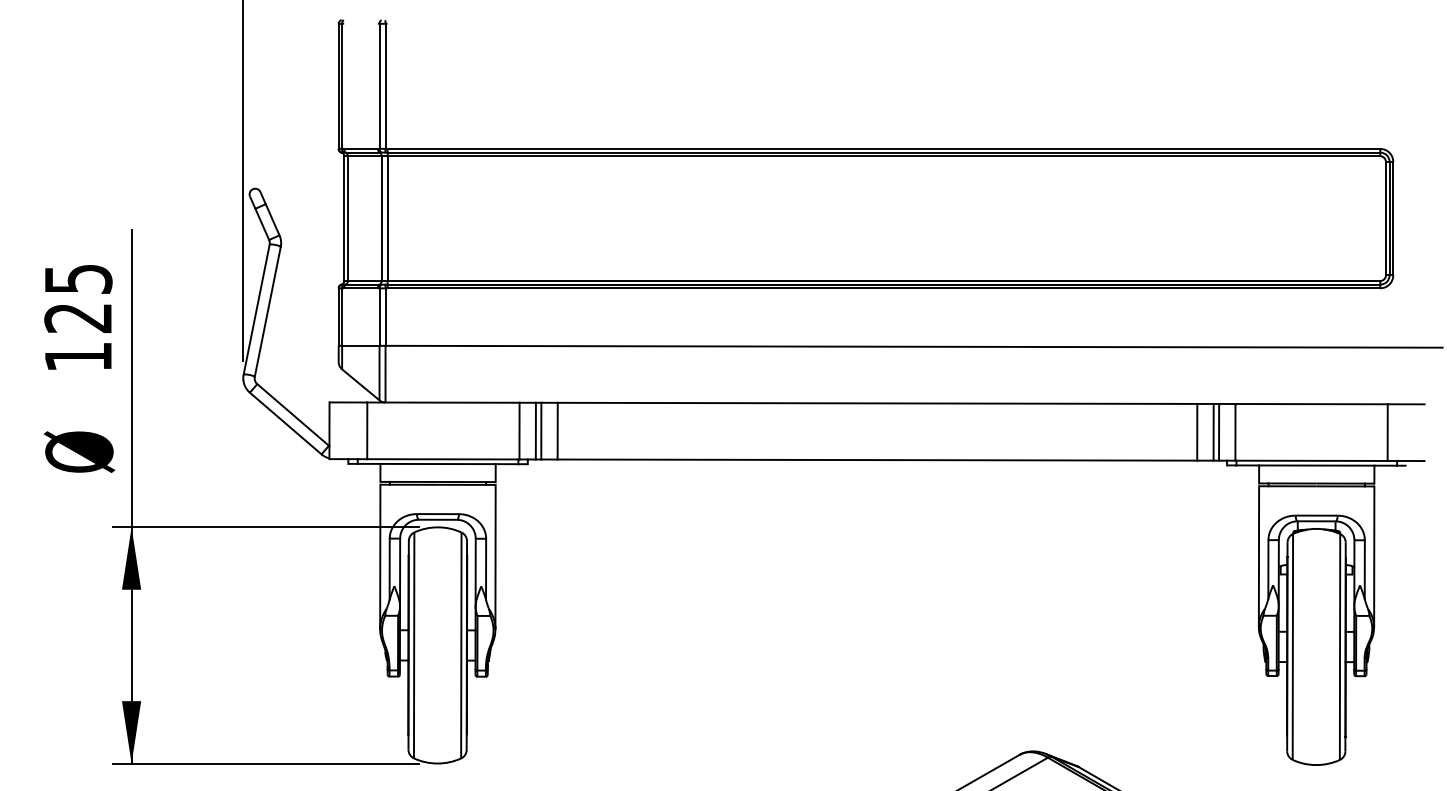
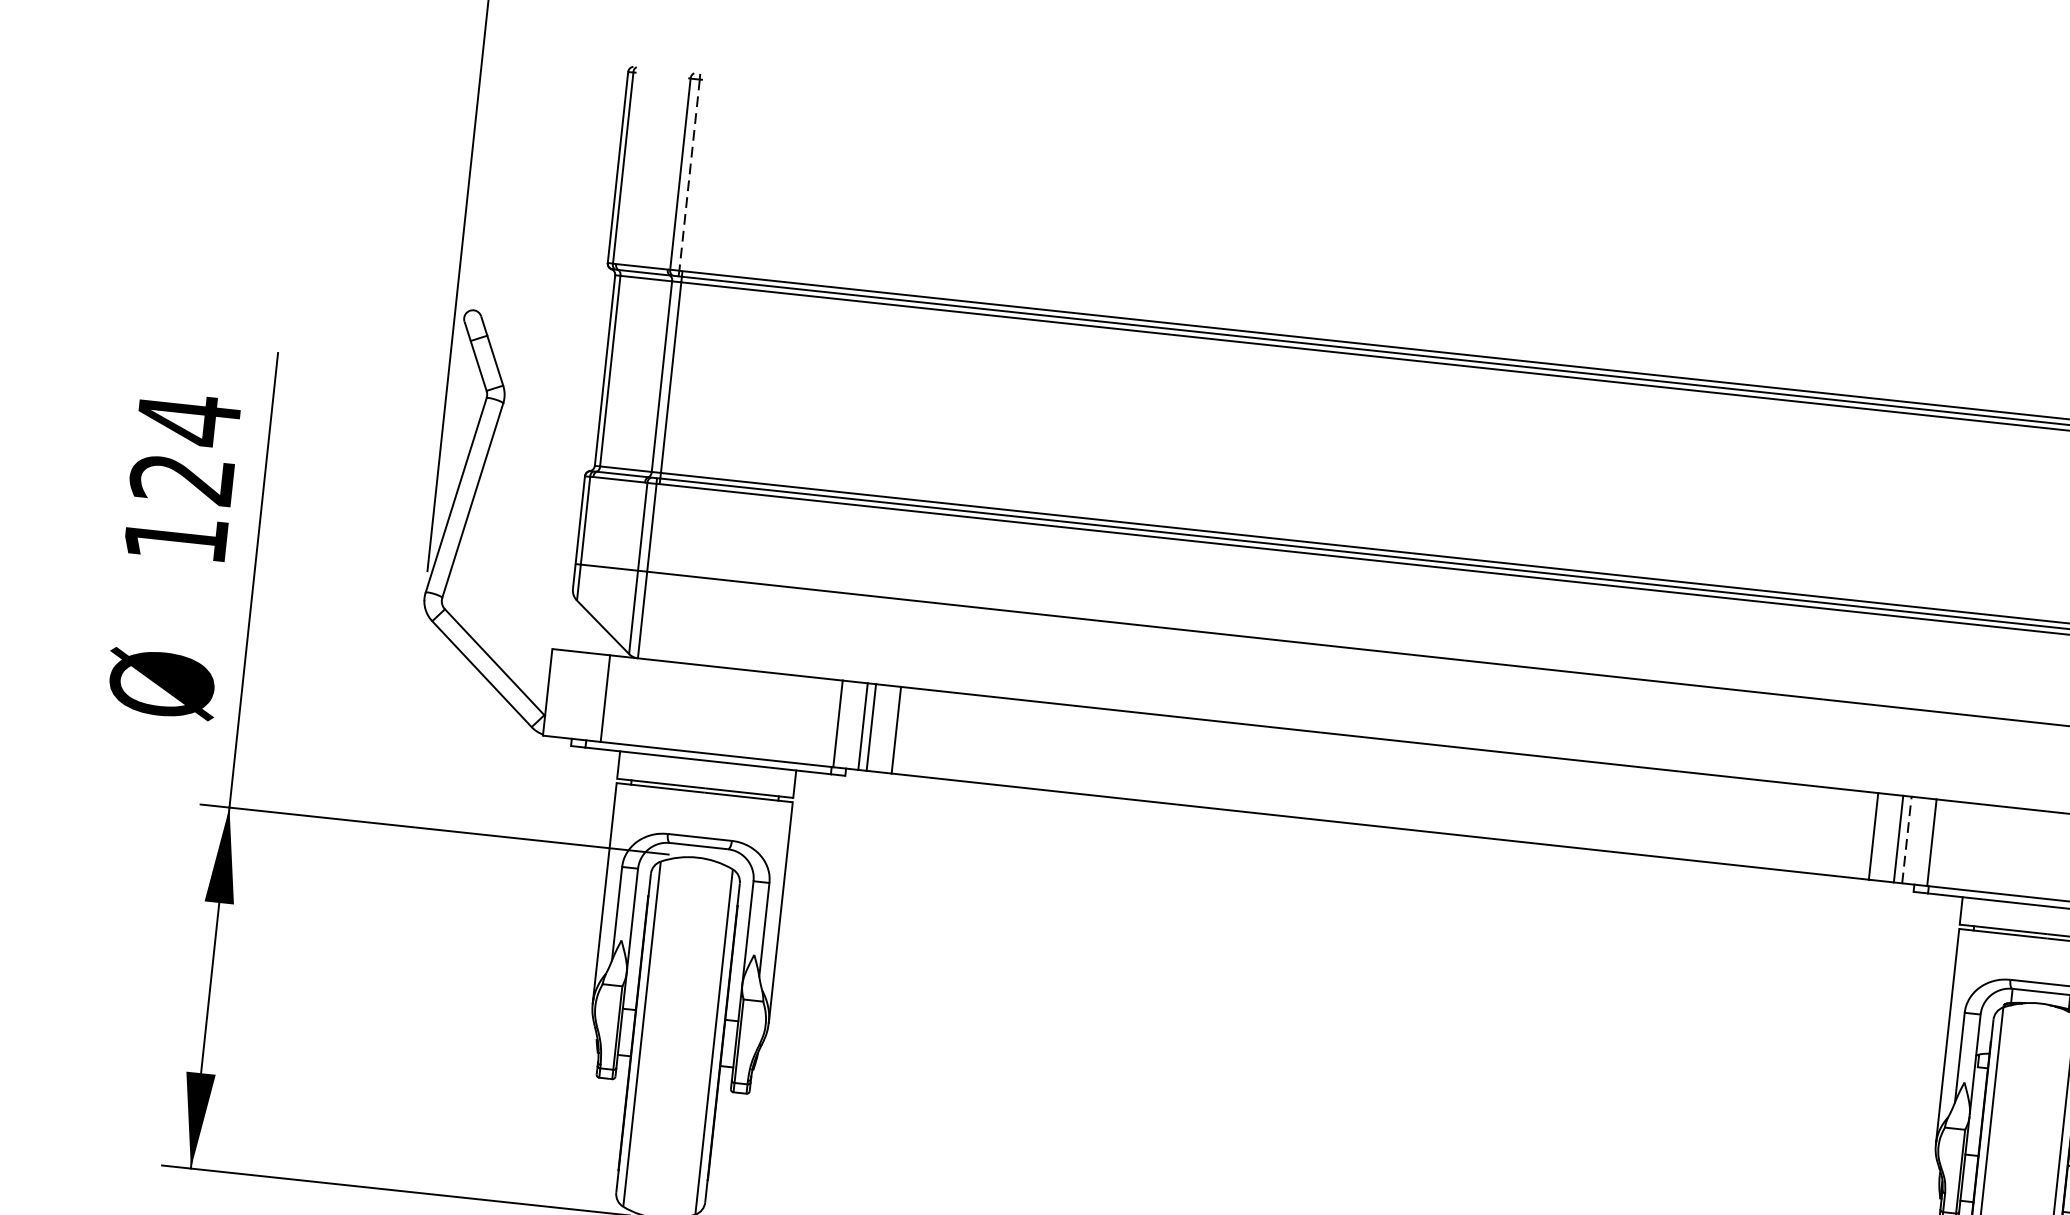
line: (385, 86) -> (689, 175), solid -> dashed
text: (78, 279) -> (188, 420), 125 -> 124
line: (1219, 431) -> (1907, 838), solid -> dashed

